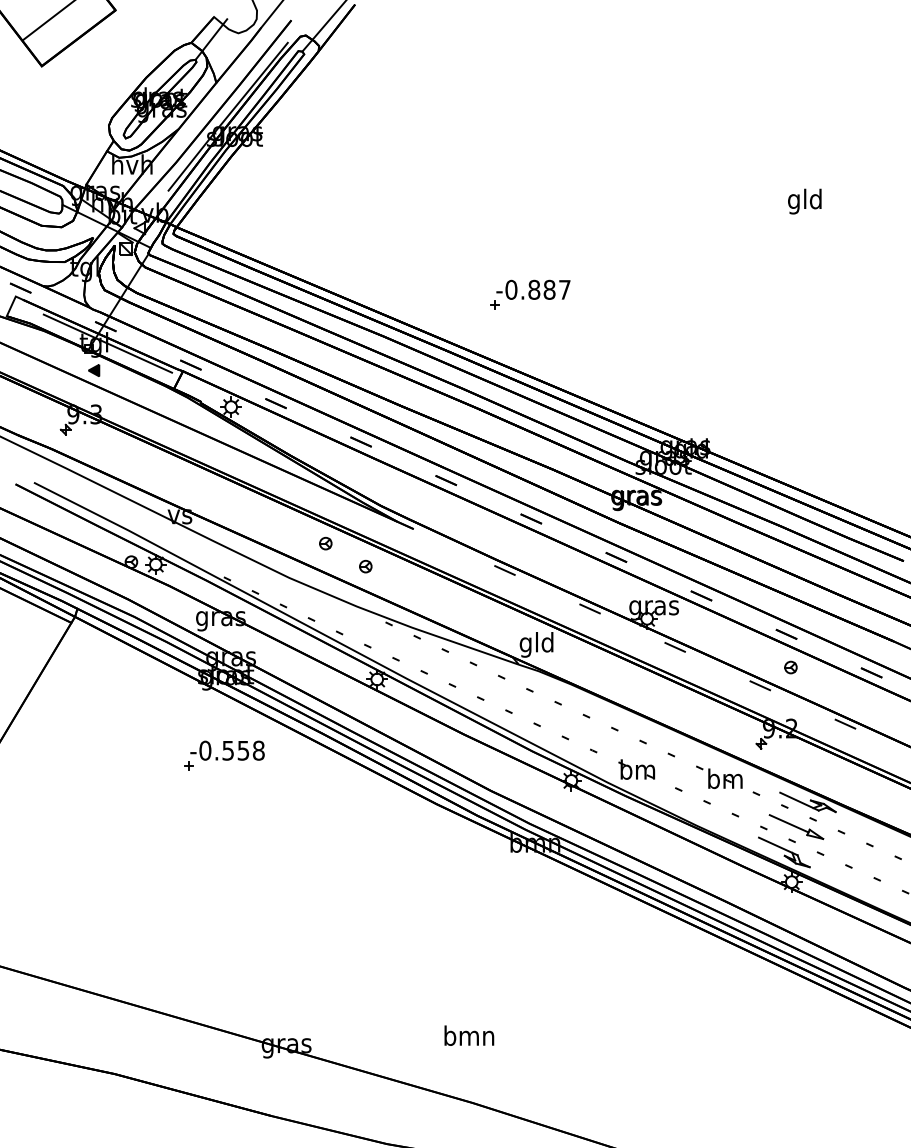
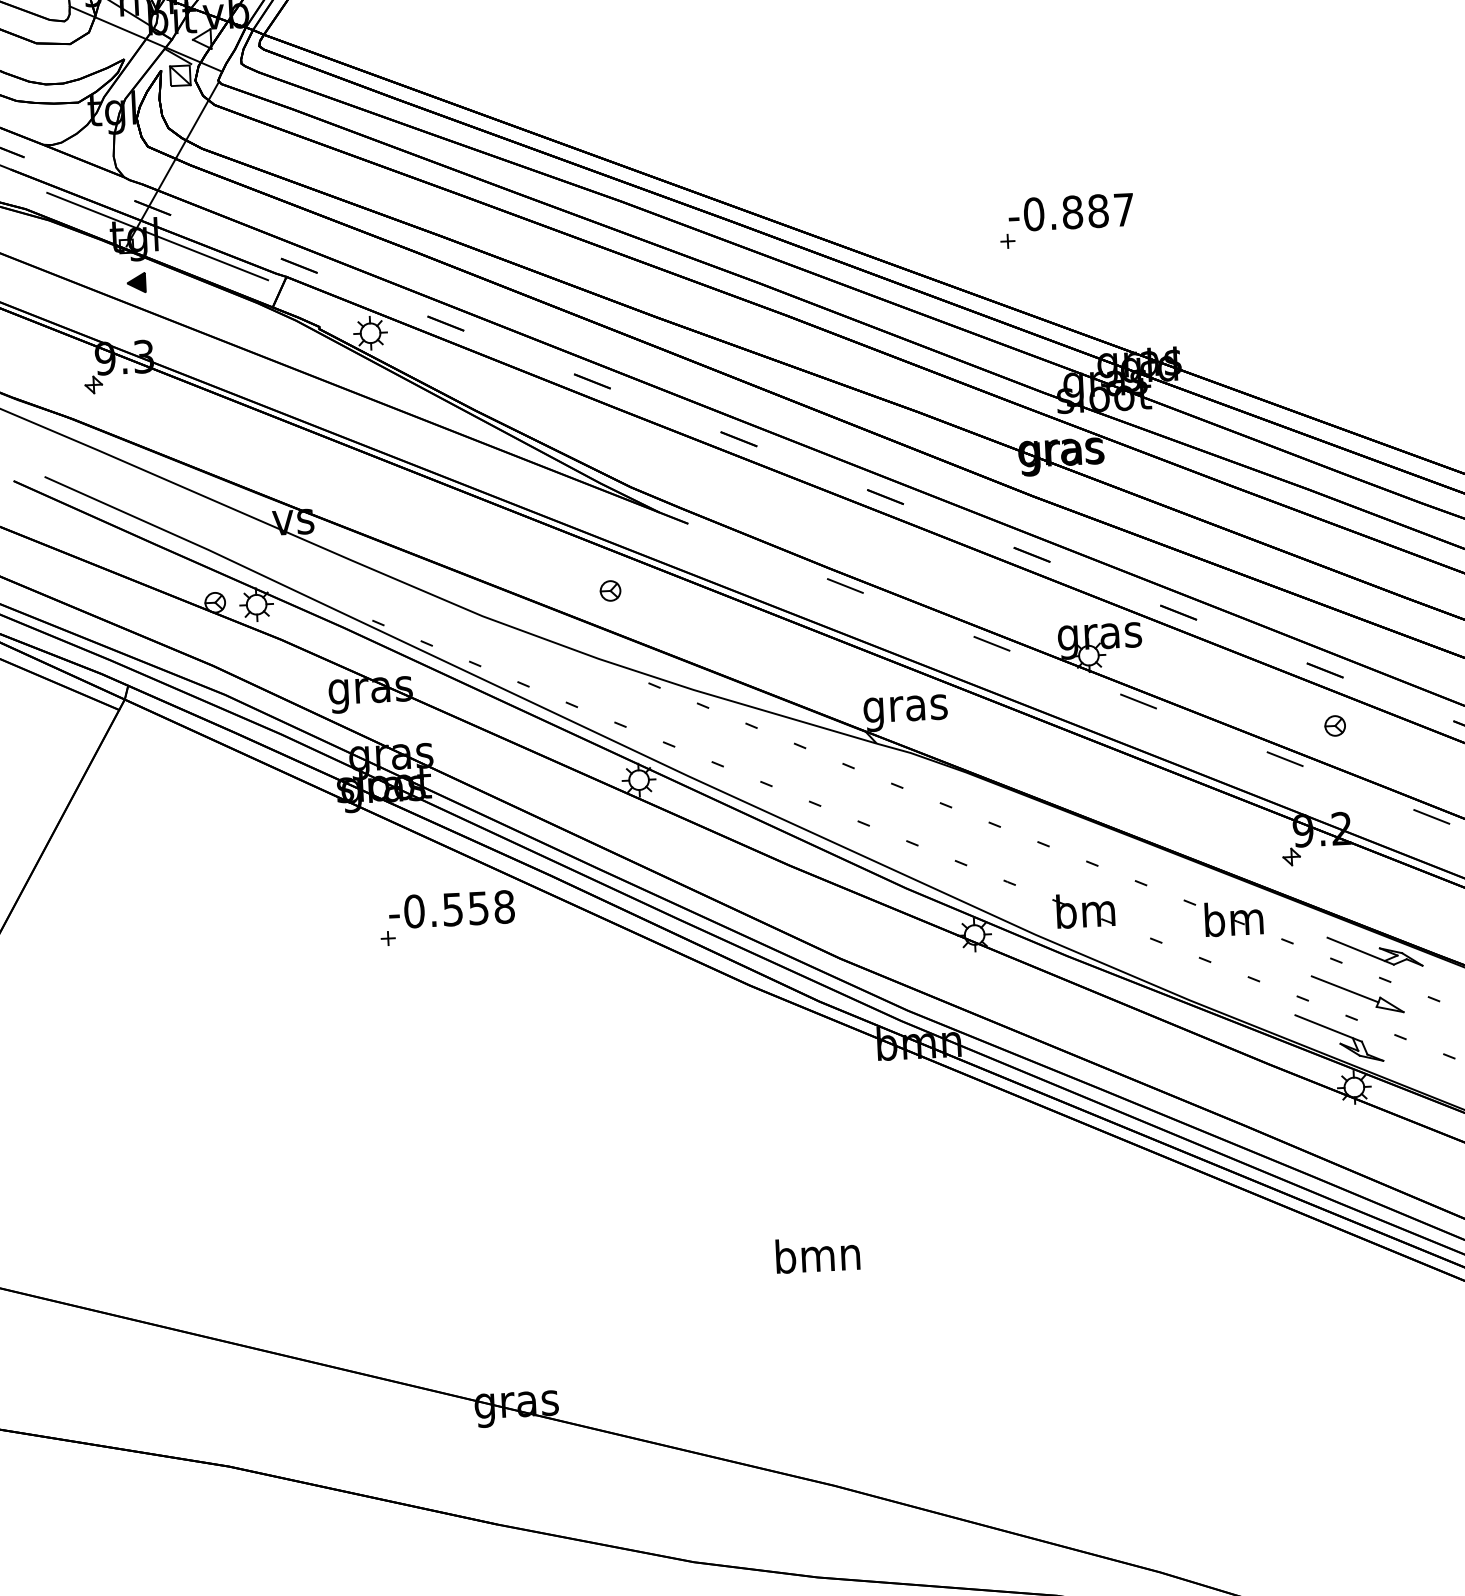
part: (530, 294) -> (1066, 220), moved
part: (325, 543) -> (540, 555), removed
text: (536, 644) -> (904, 708), gld -> gras
part: (224, 755) -> (447, 917), moved
text: (469, 1035) -> (818, 1254), moved

